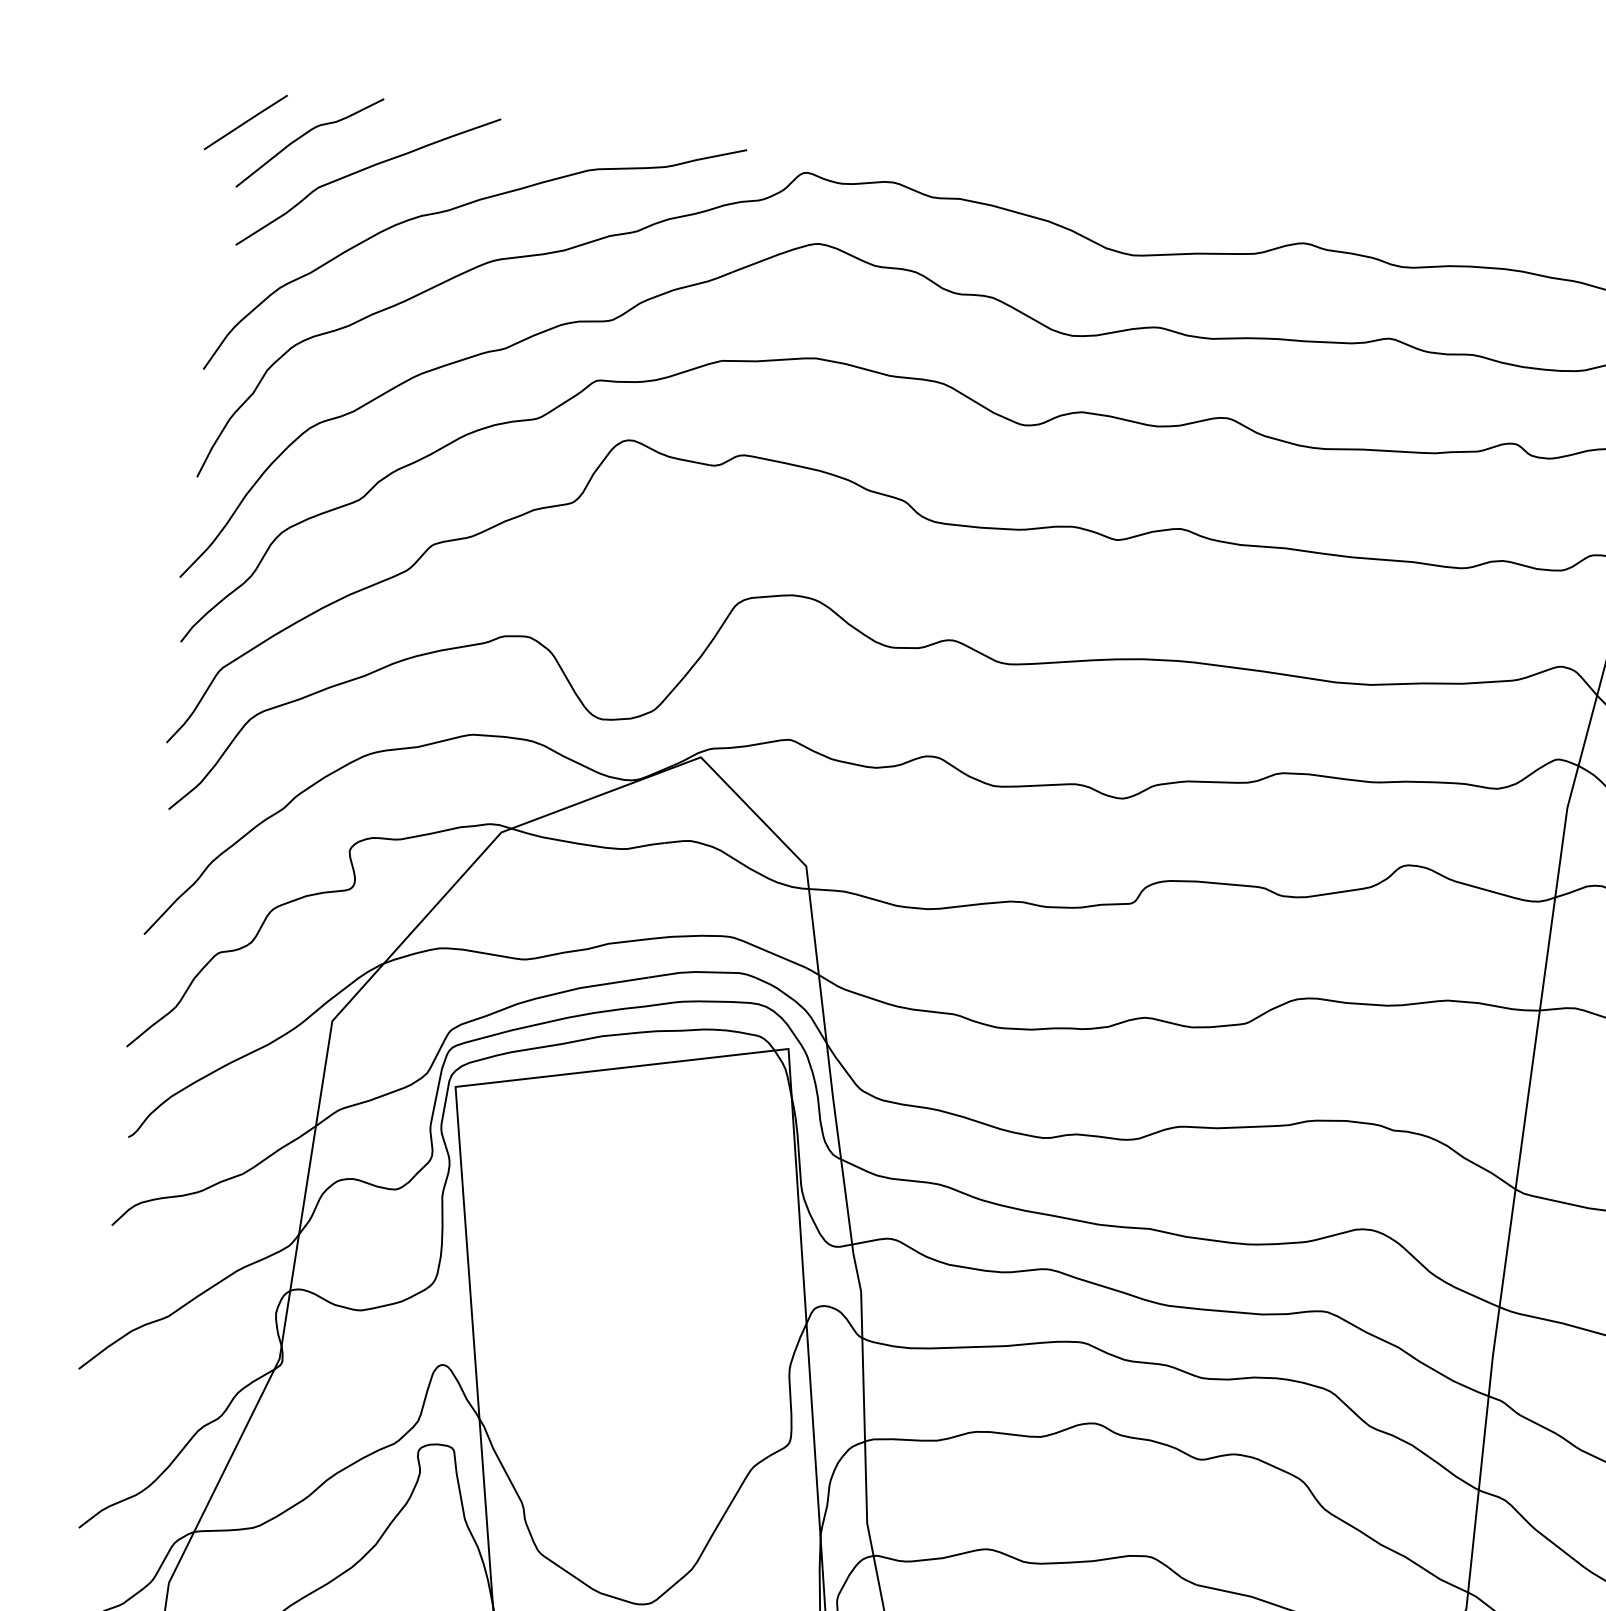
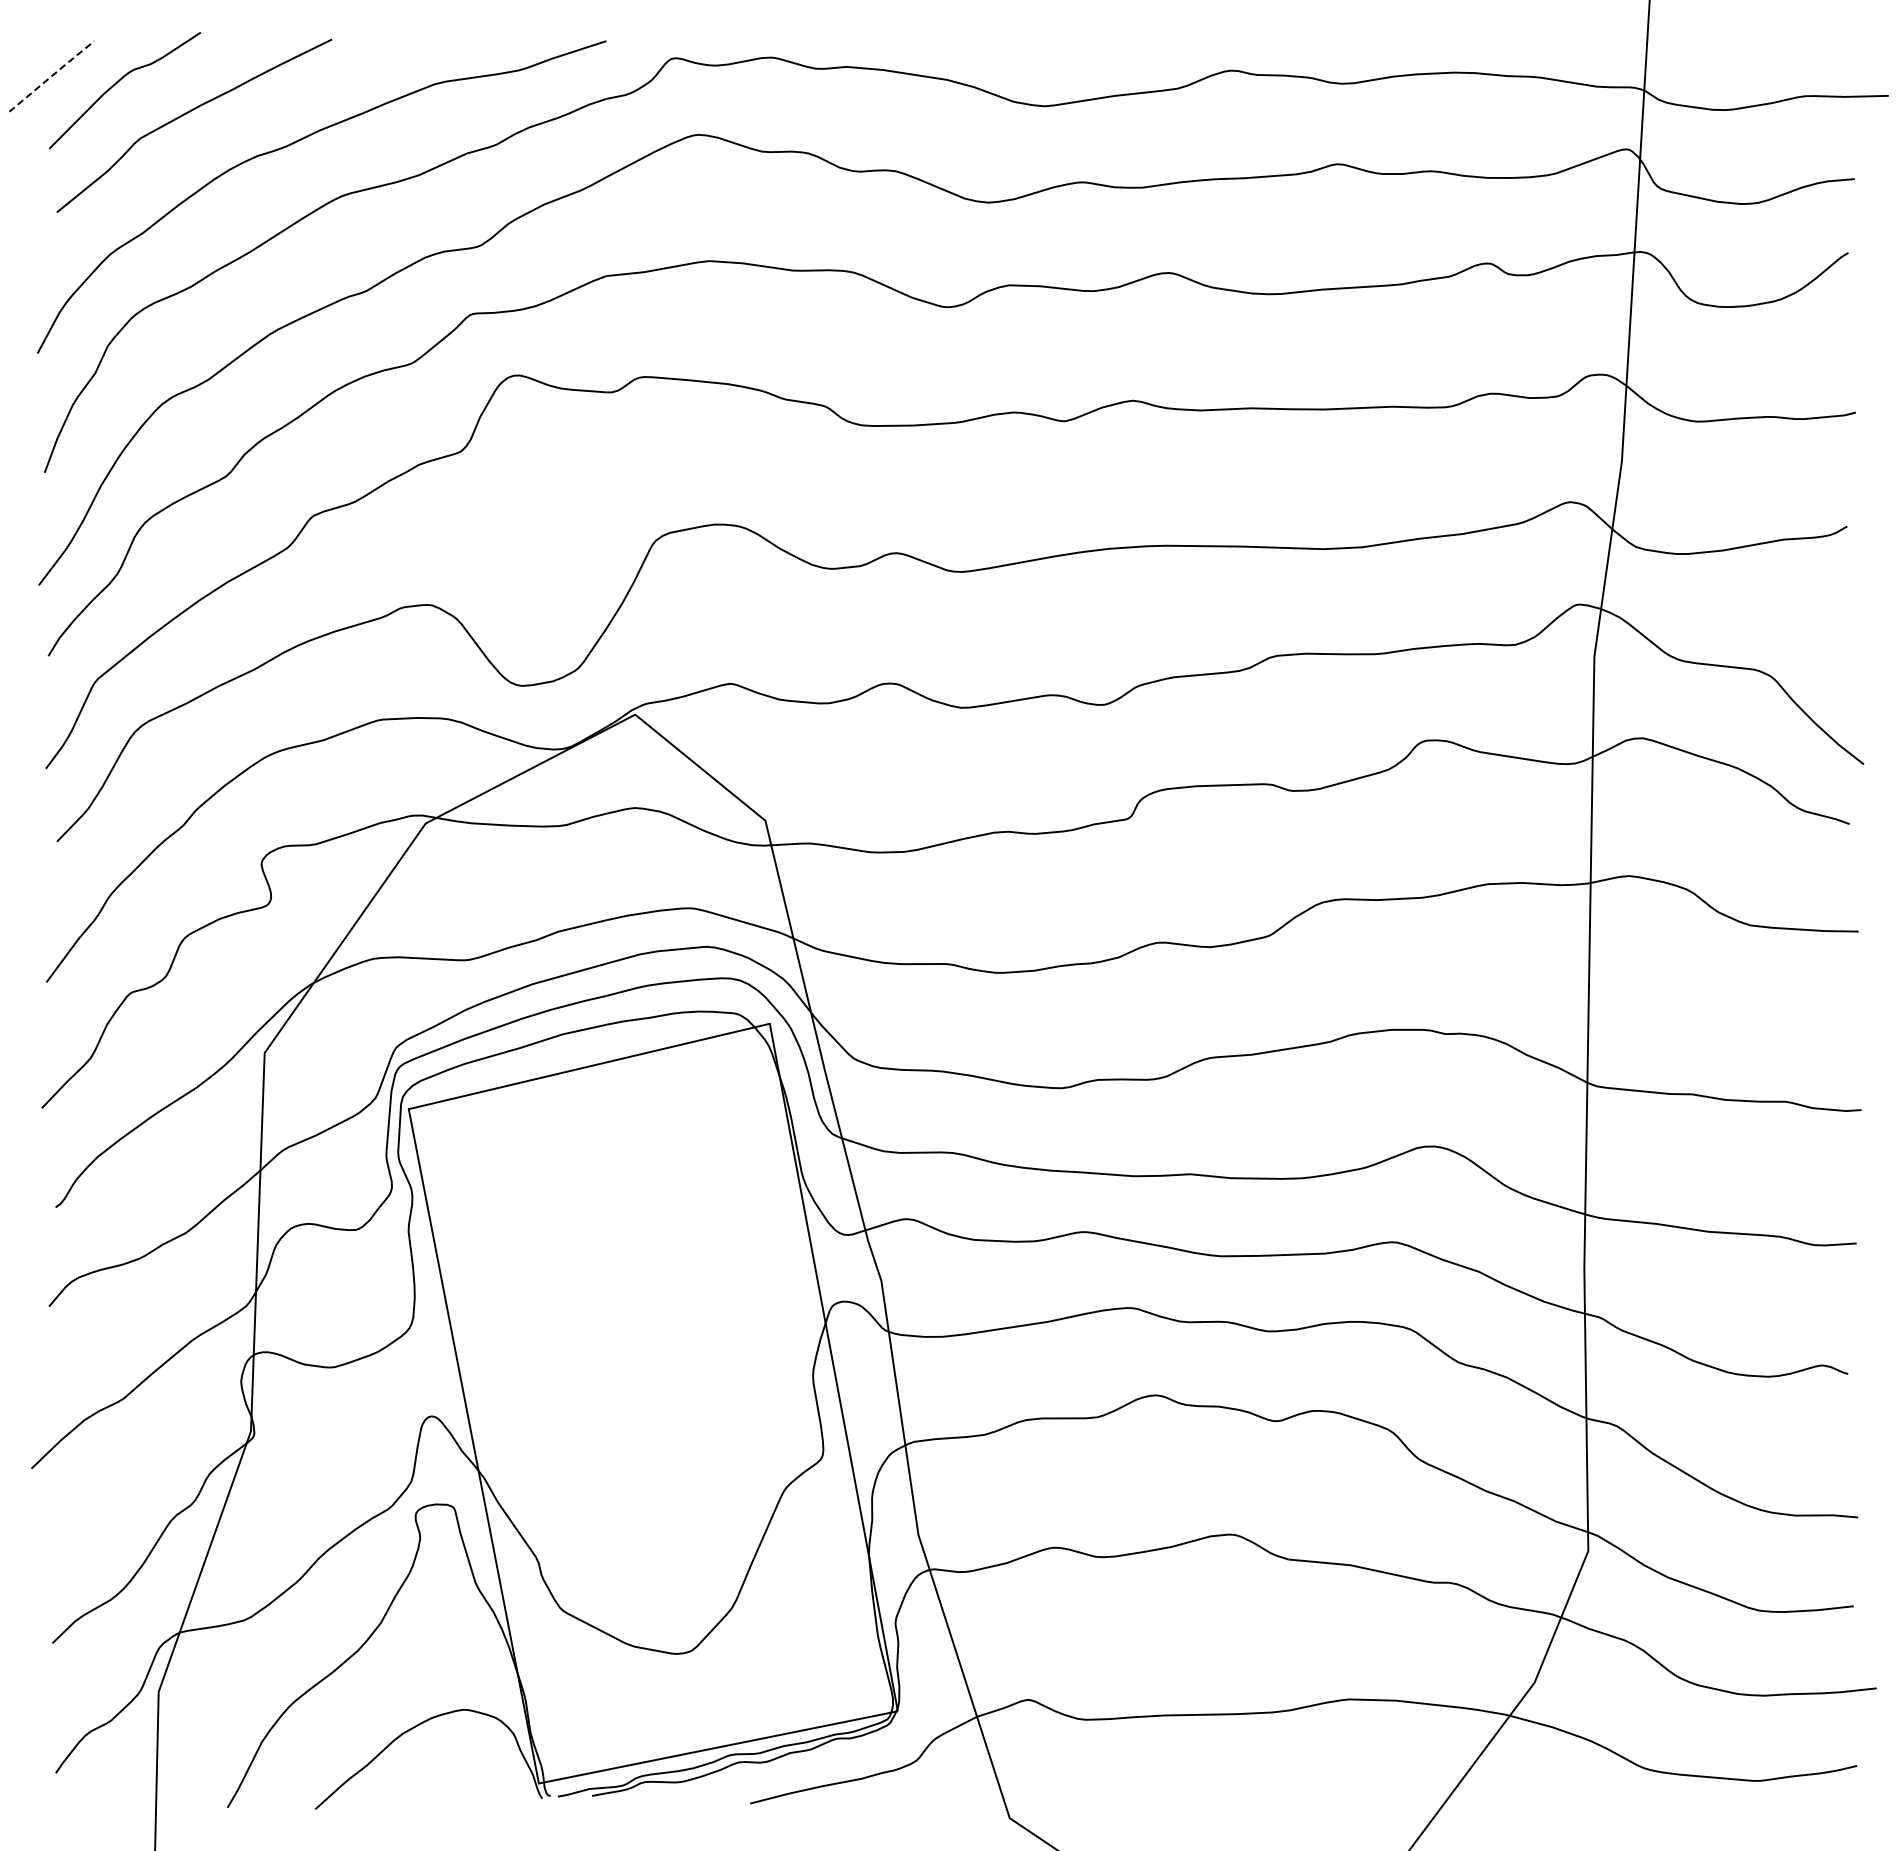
line: (246, 122) -> (52, 76), solid -> dashed

